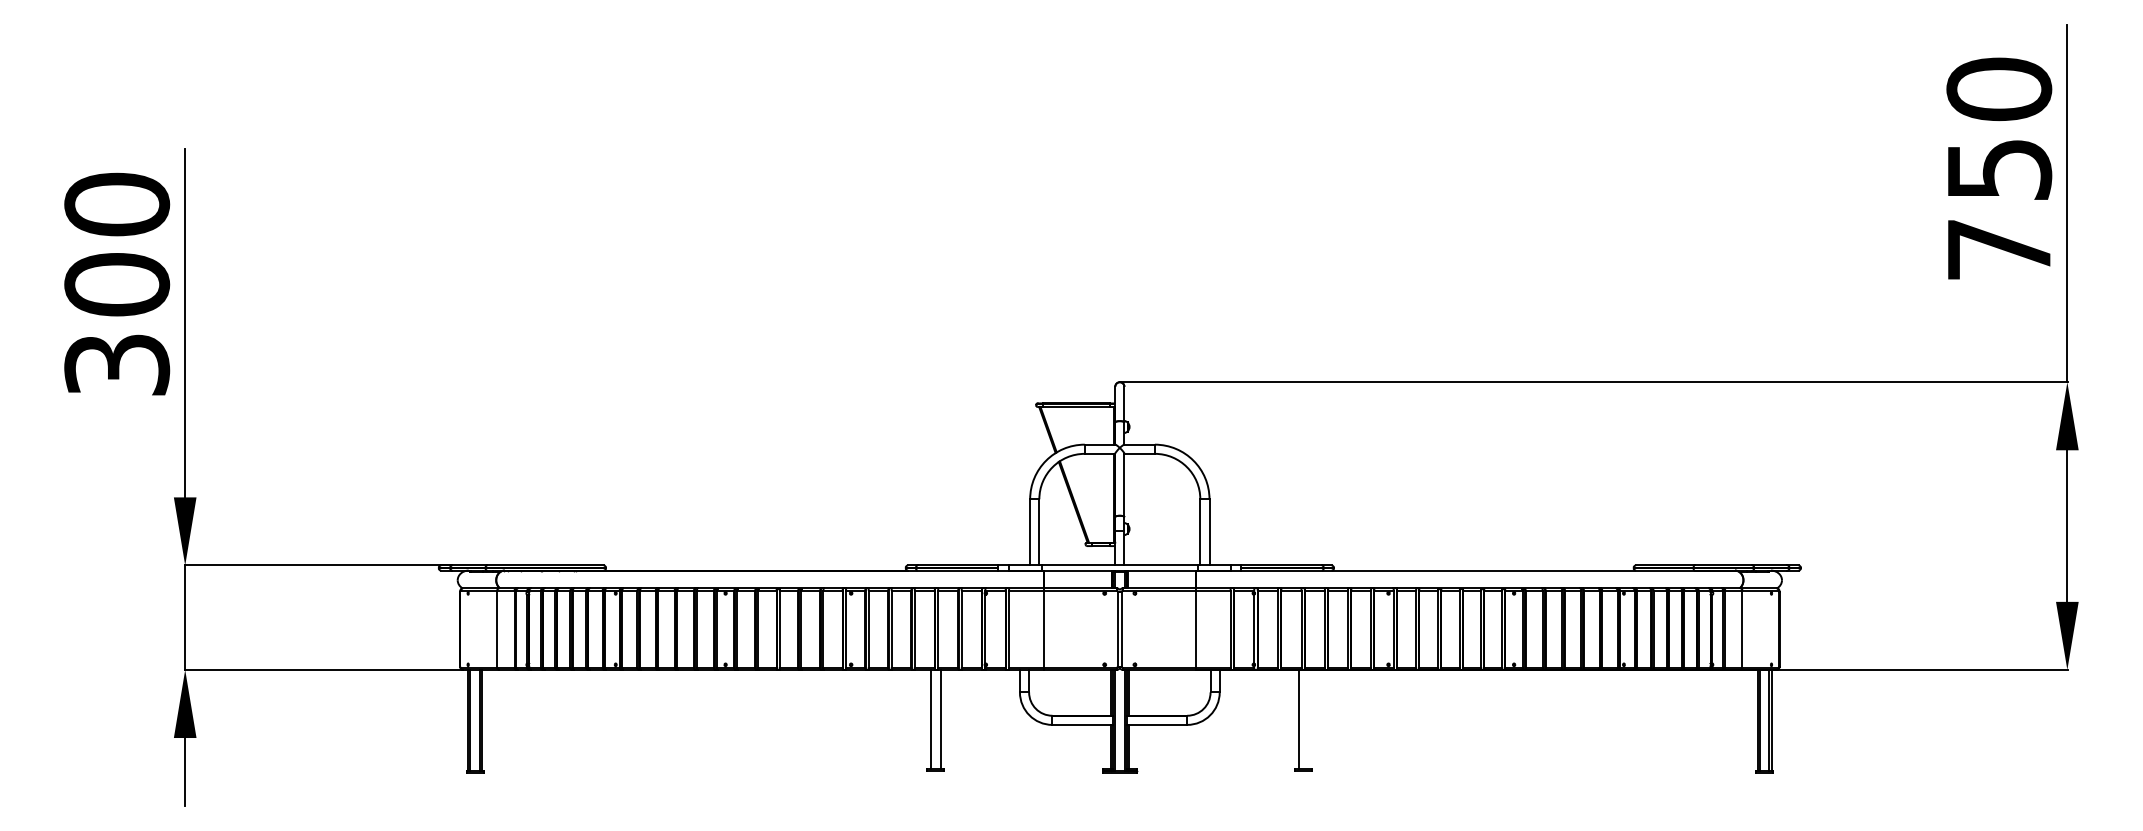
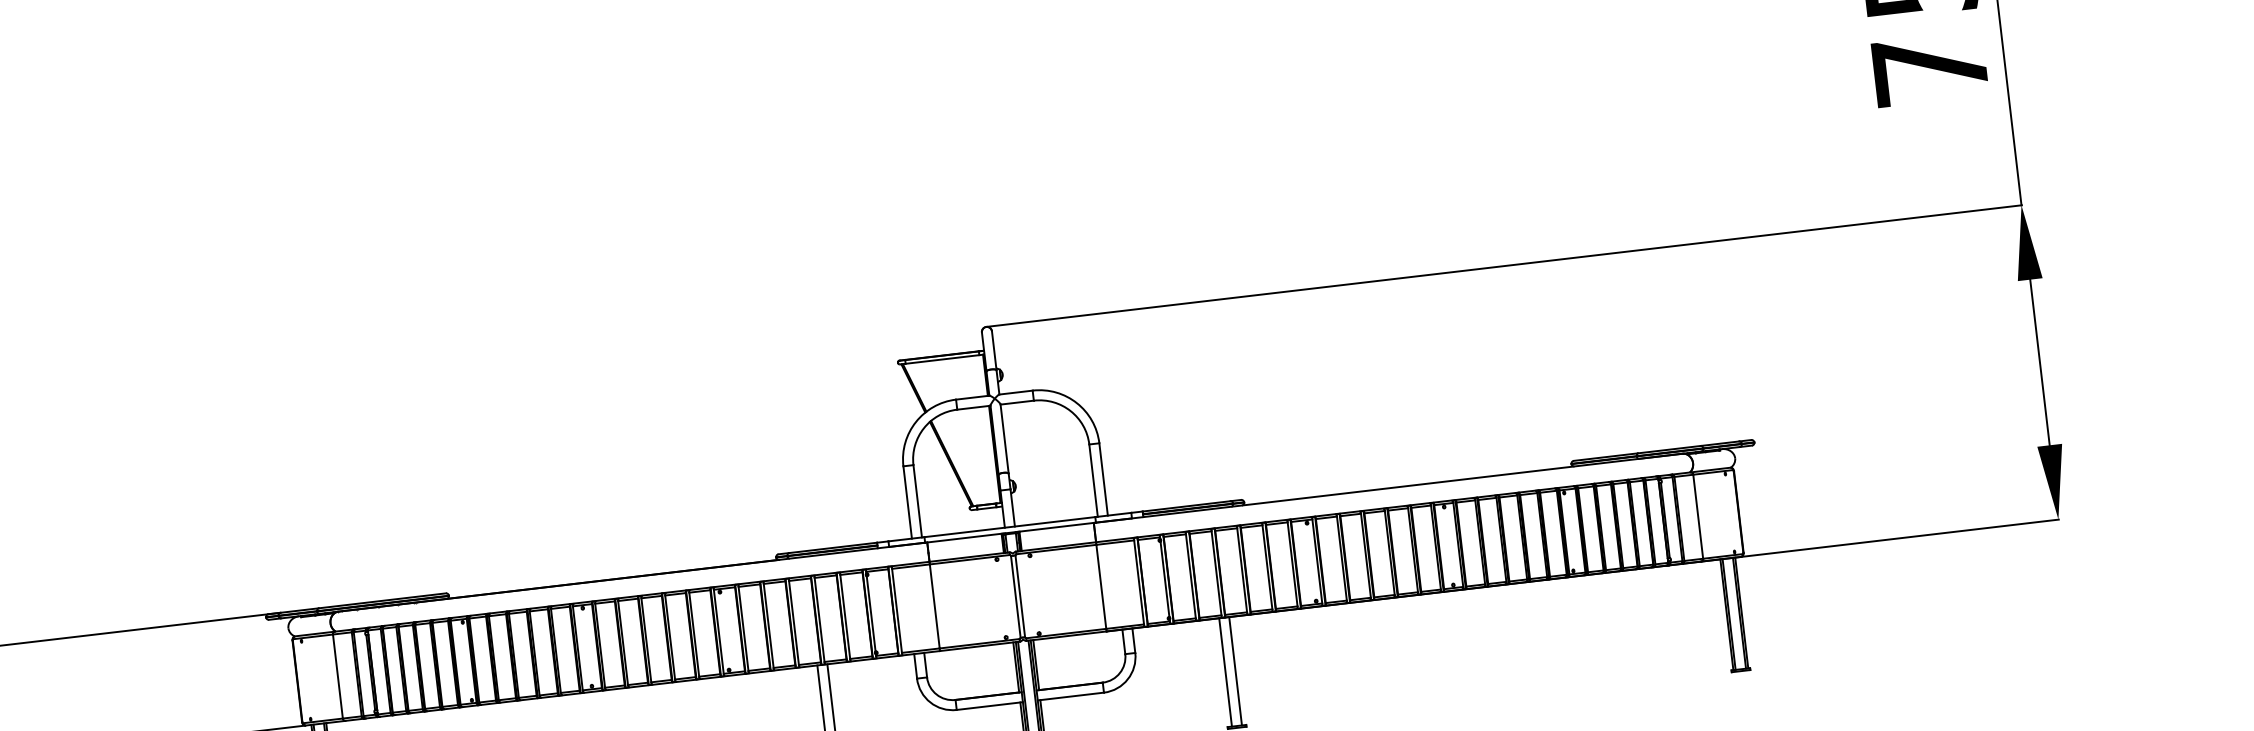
line: (1308, 719) -> (1235, 671), added

